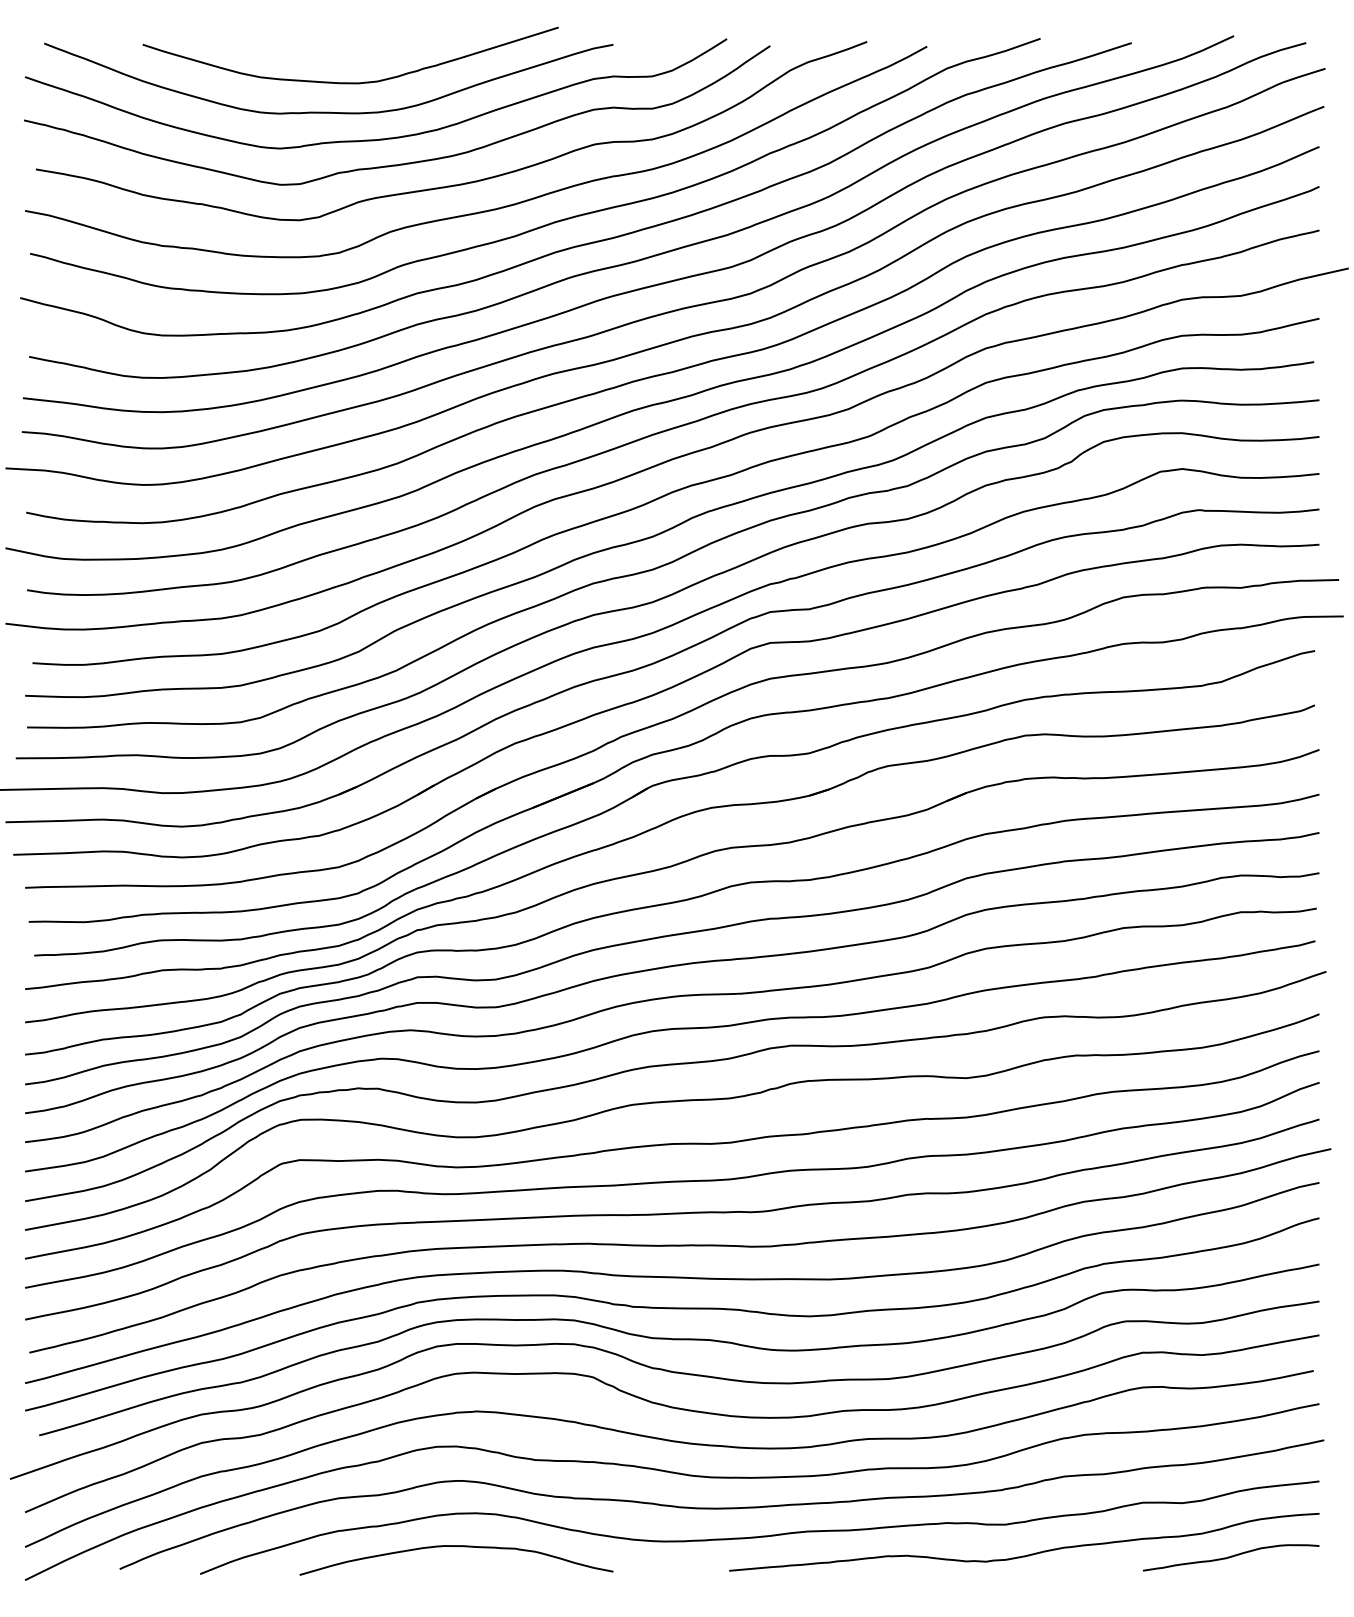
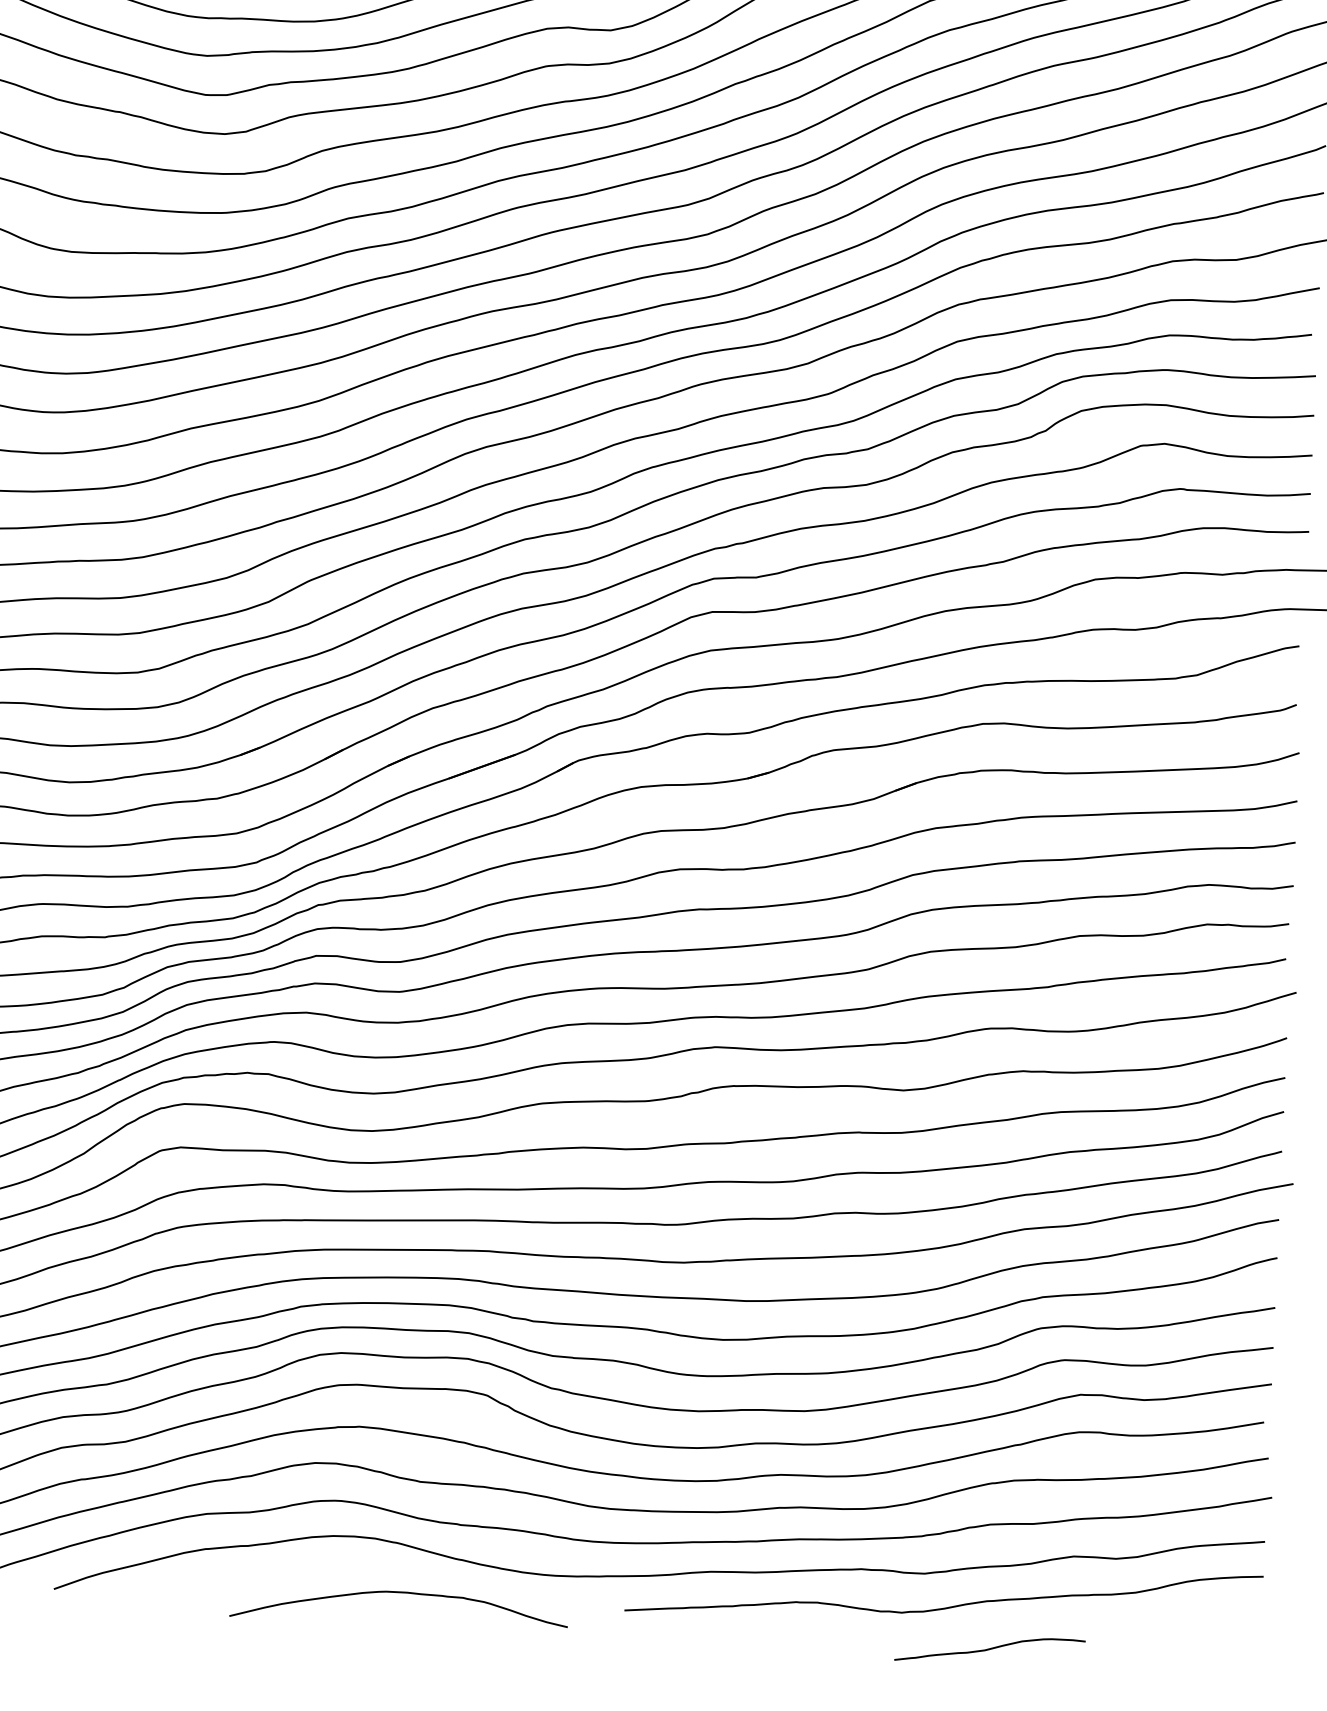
curve: (456, 1546) -> (399, 1592), moved
curve: (1231, 1557) -> (990, 1649), moved

